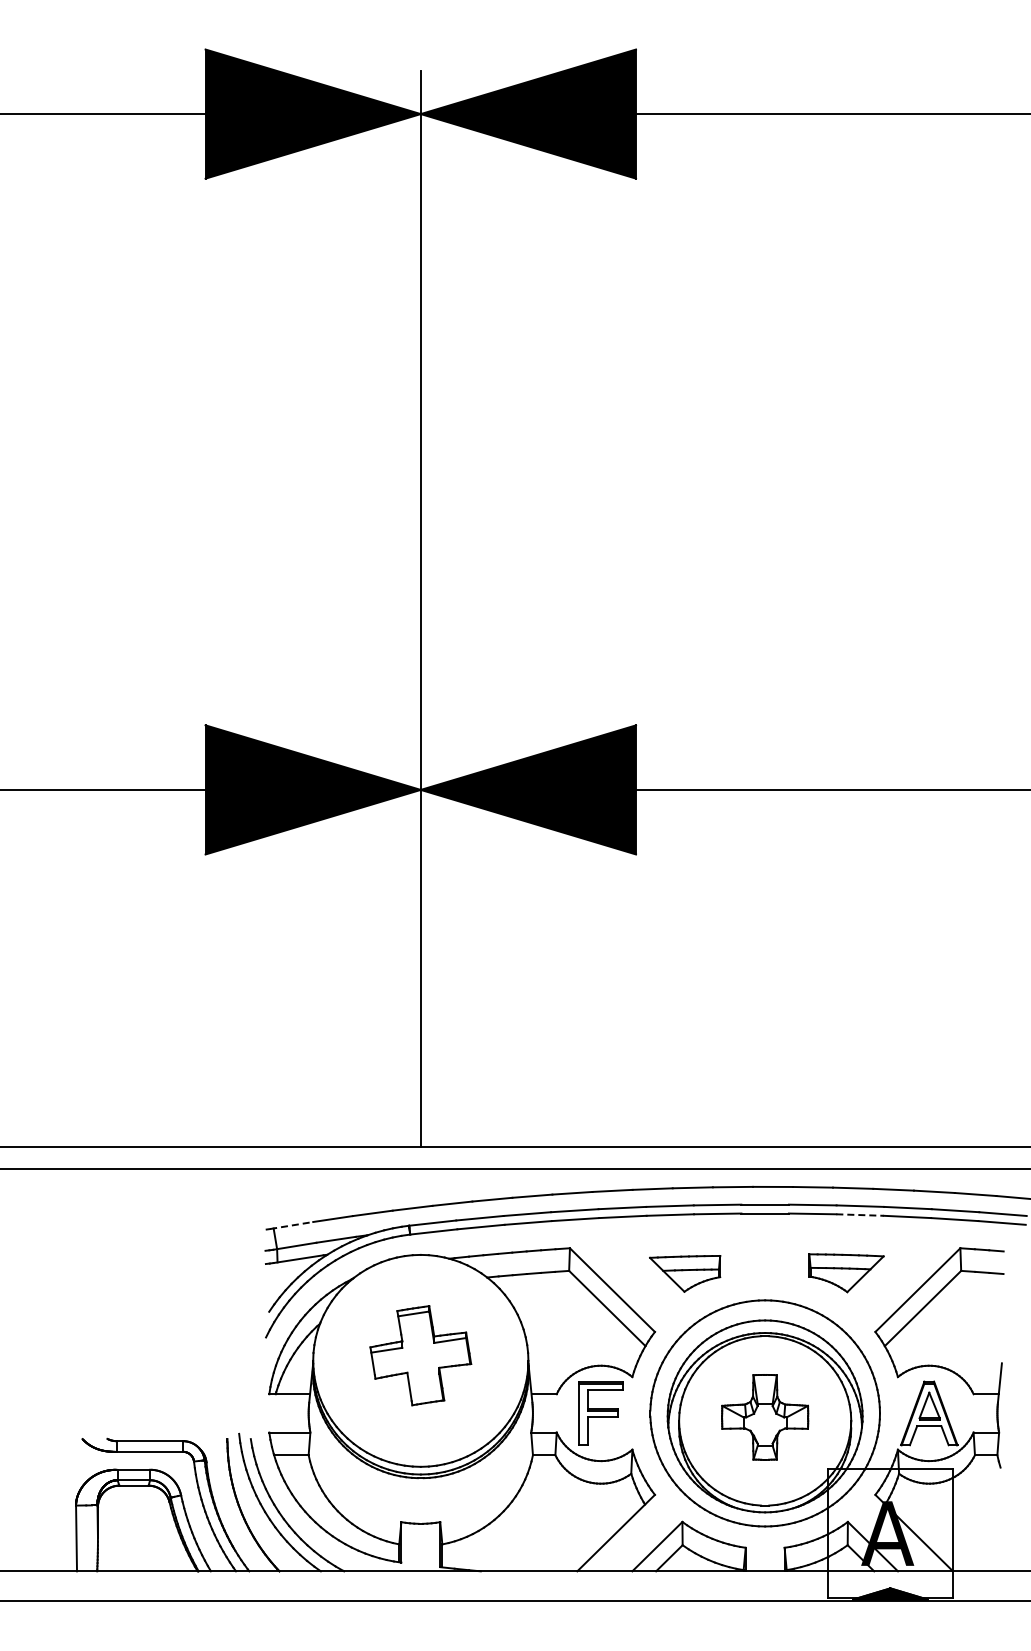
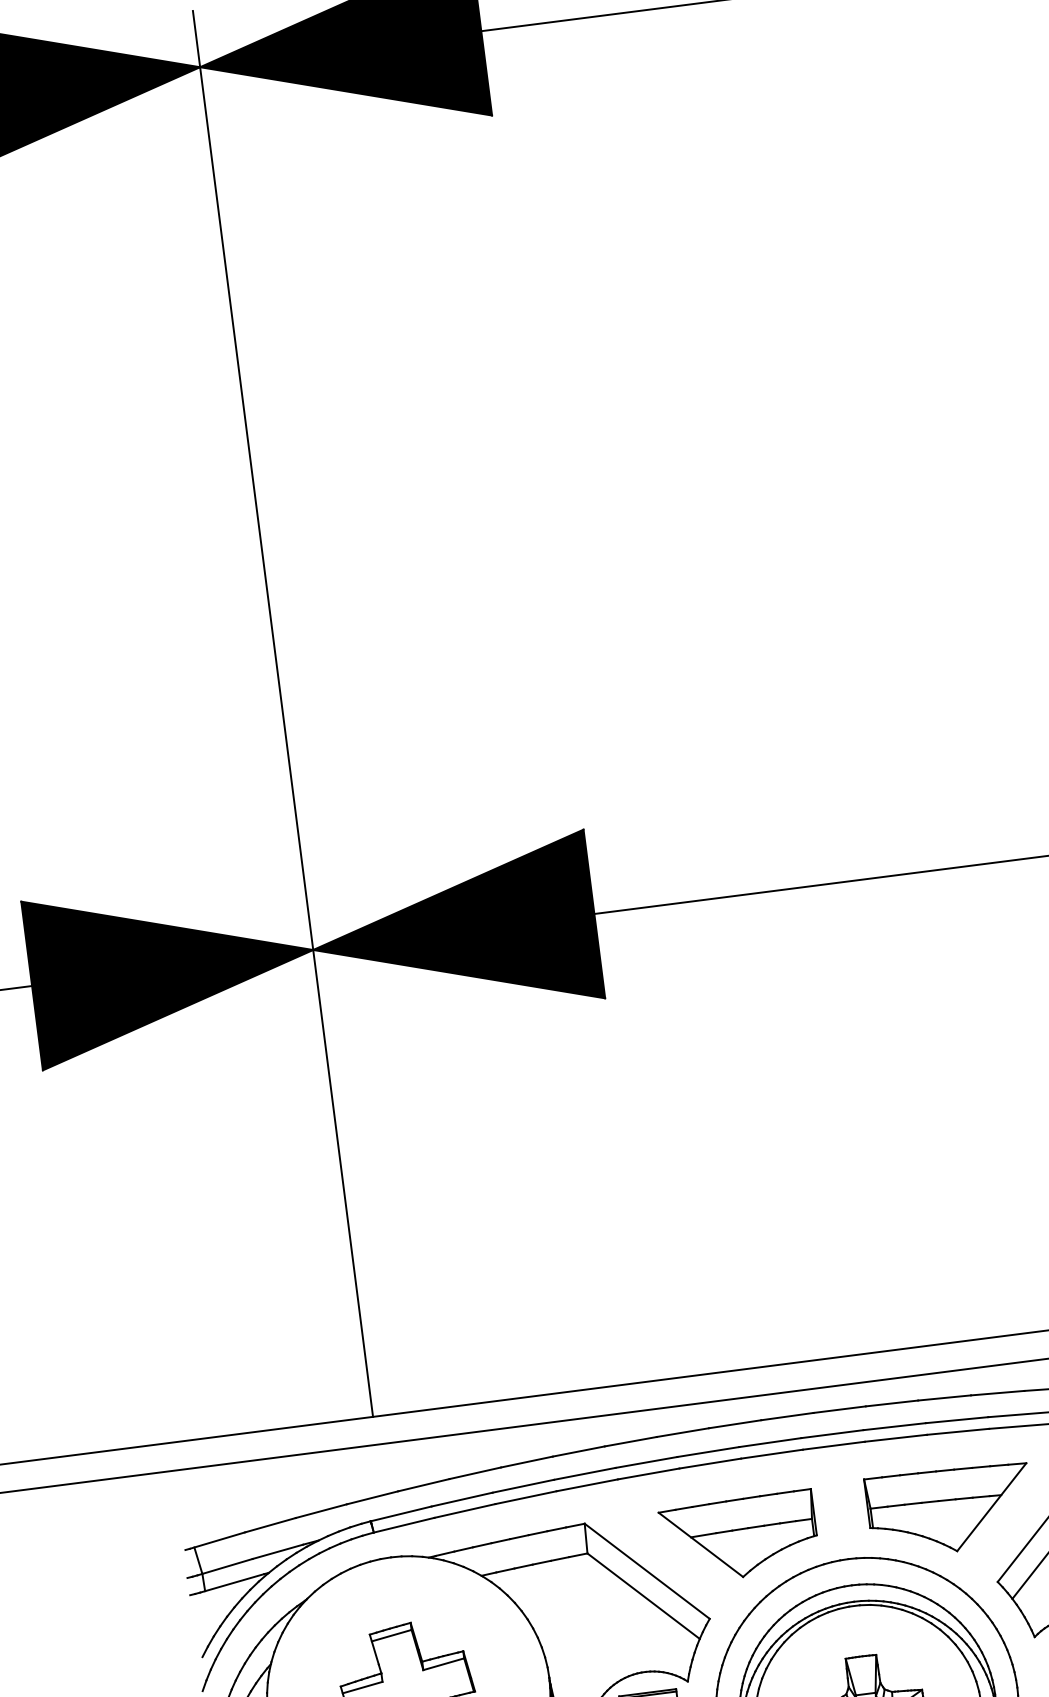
line: (860, 1215) -> (958, 1432), dashed -> solid
line: (291, 1225) -> (217, 1540), dashed -> solid
part: (846, 1272) -> (950, 1509), size x1.67
part: (684, 1273) -> (738, 1537), size x1.67

